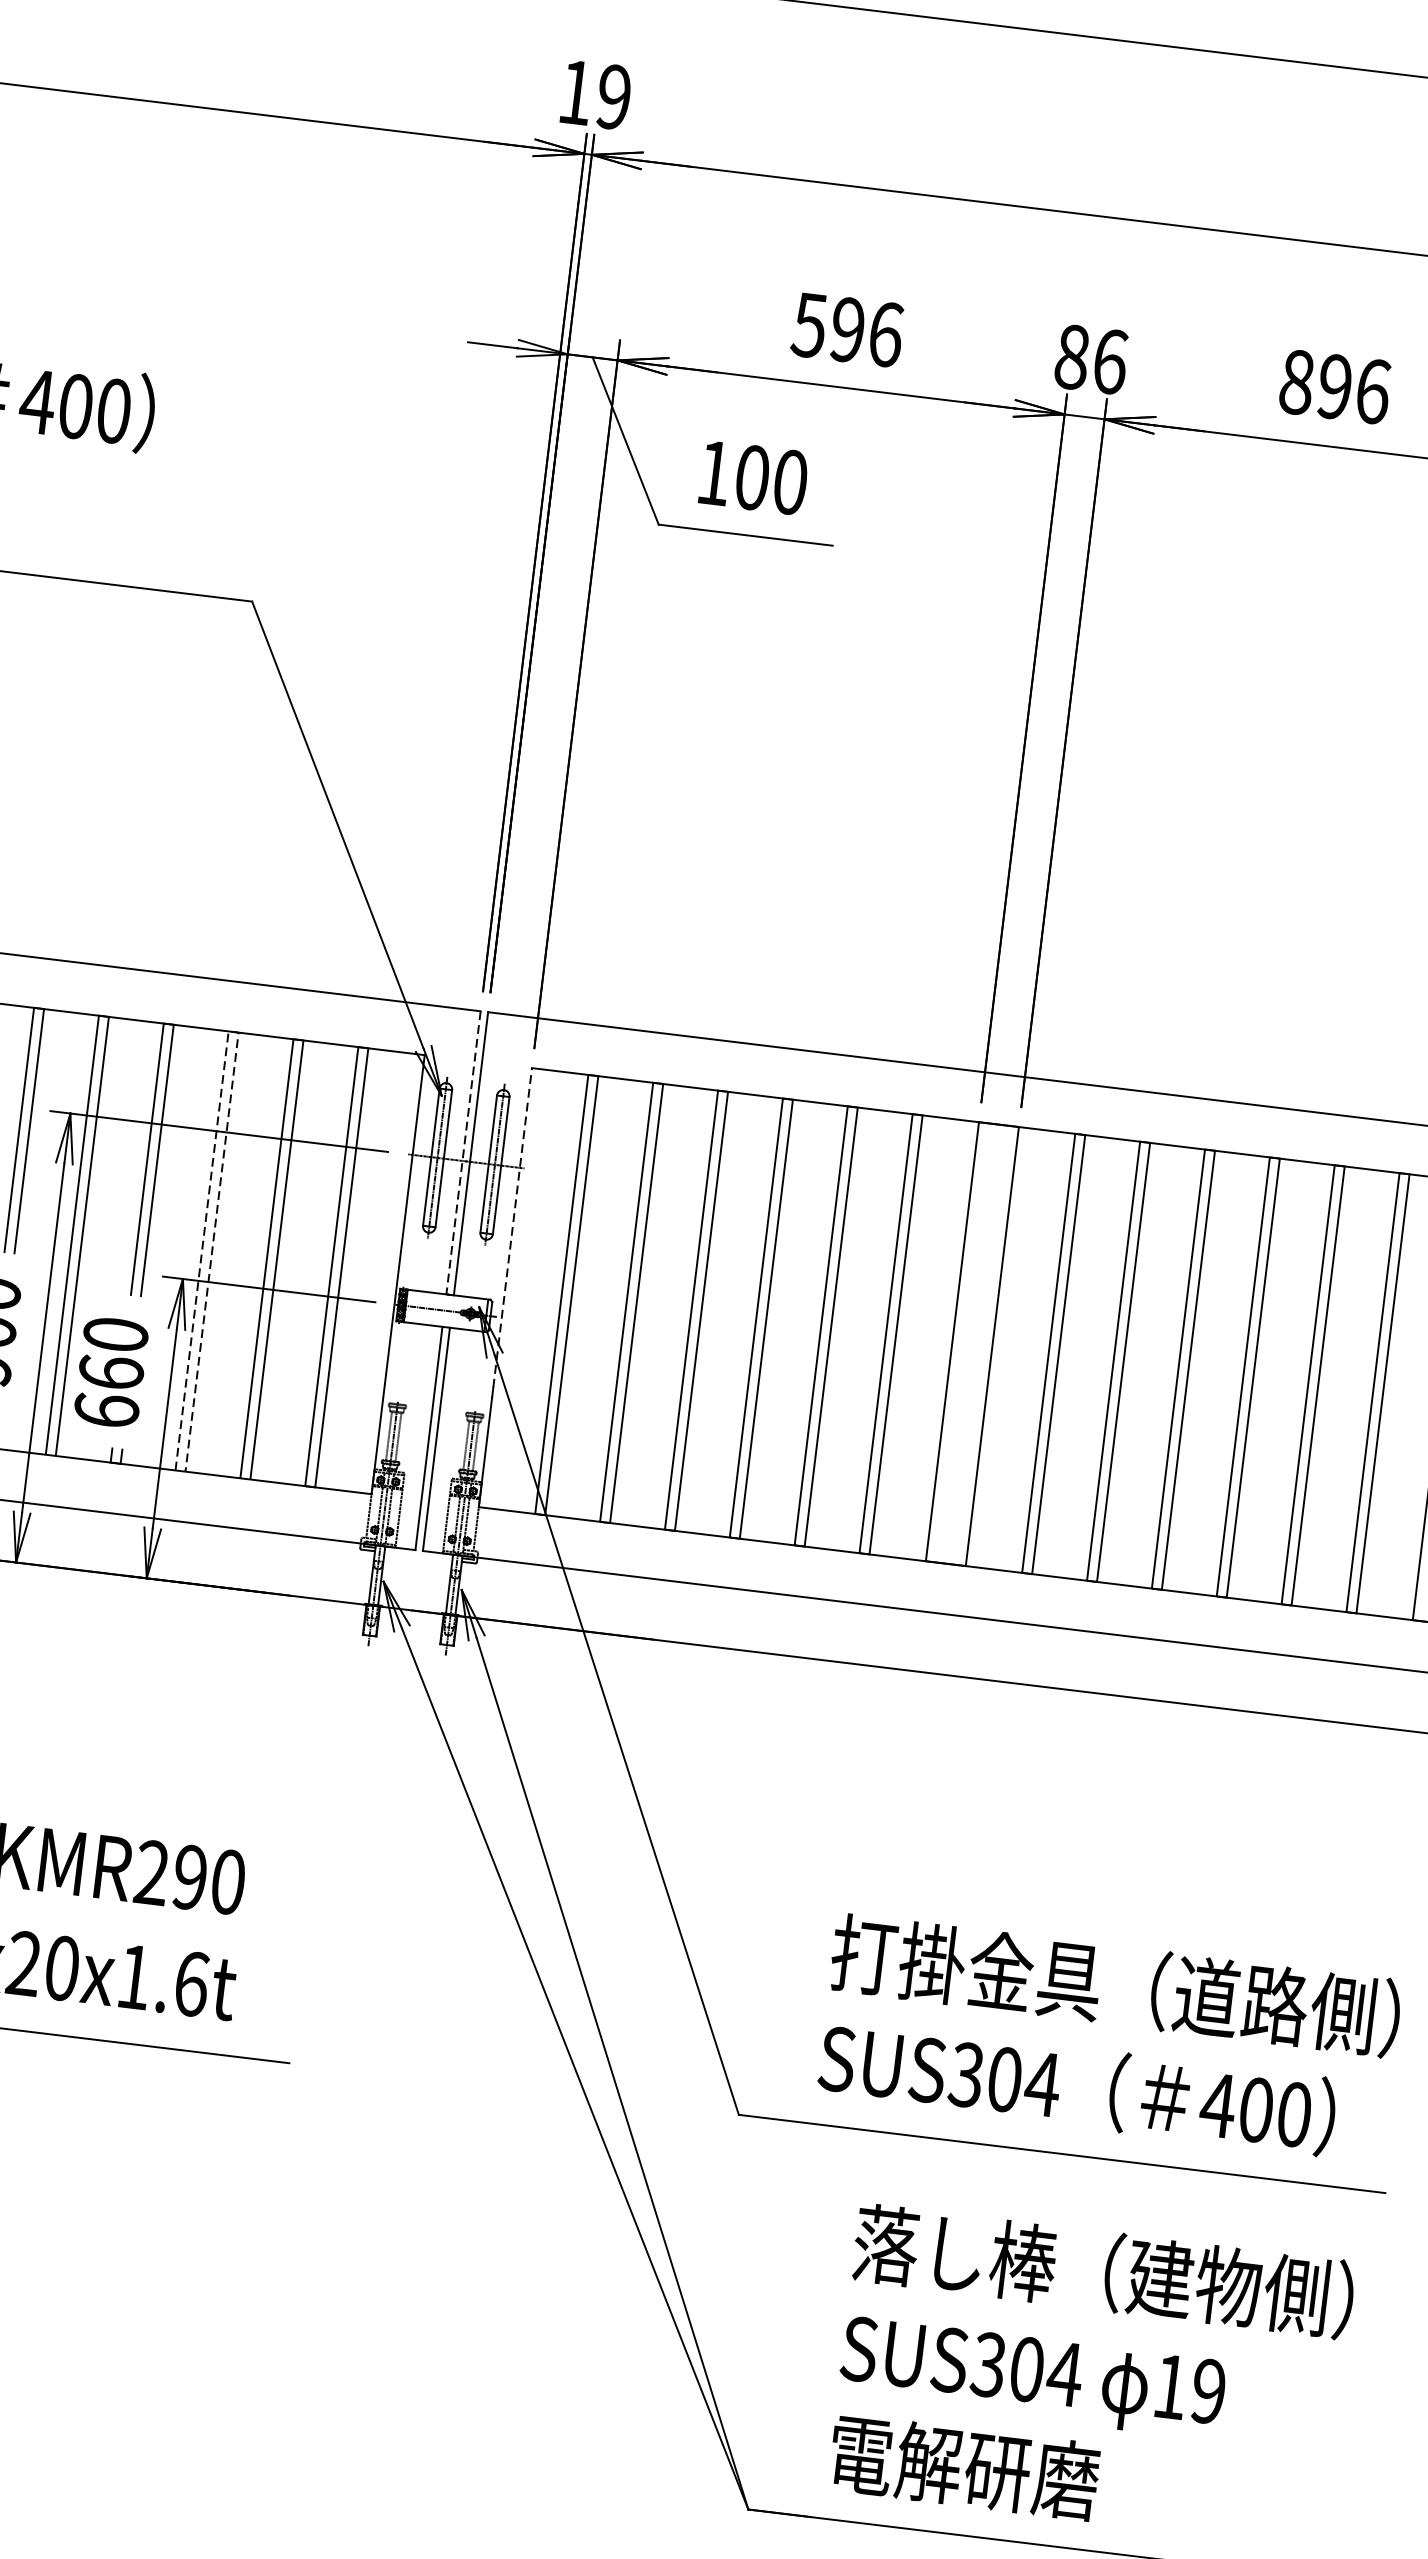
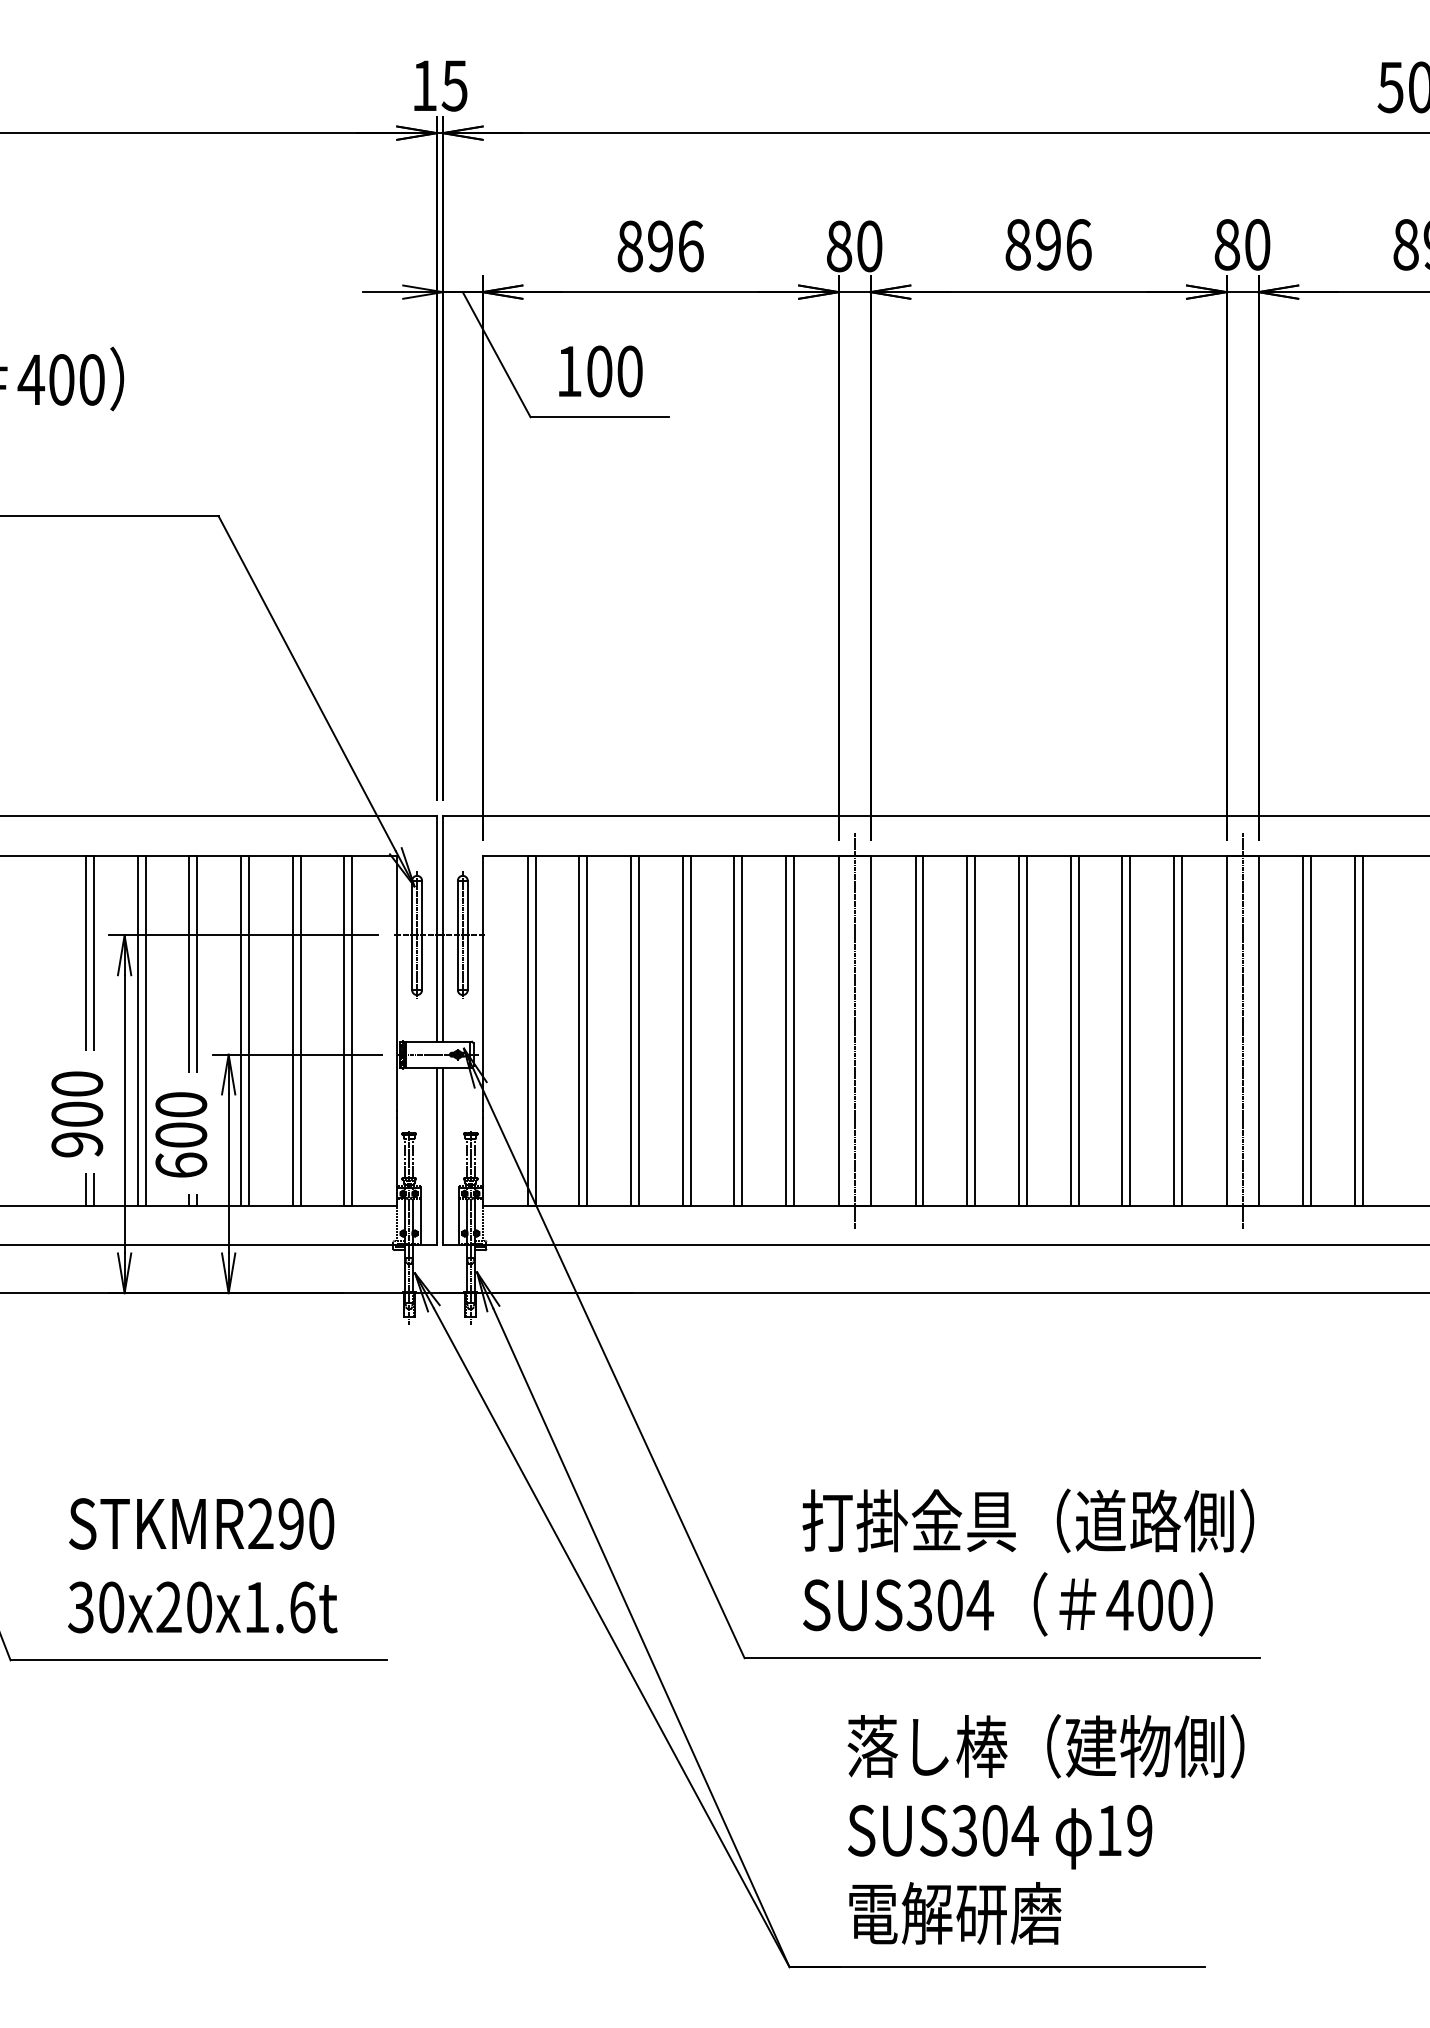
text: (613, 96) -> (454, 85), 19 -> 15
text: (808, 325) -> (629, 246), 596 -> 896
text: (1110, 361) -> (869, 246), 86 -> 80
line: (234, 1031) -> (245, 855), dashed -> solid
line: (462, 1153) -> (436, 929), dashed -> solid
line: (512, 1226) -> (482, 982), dashed -> solid
line: (972, 1343) -> (854, 1030), added
text: (111, 1371) -> (181, 1134), 660 -> 600

